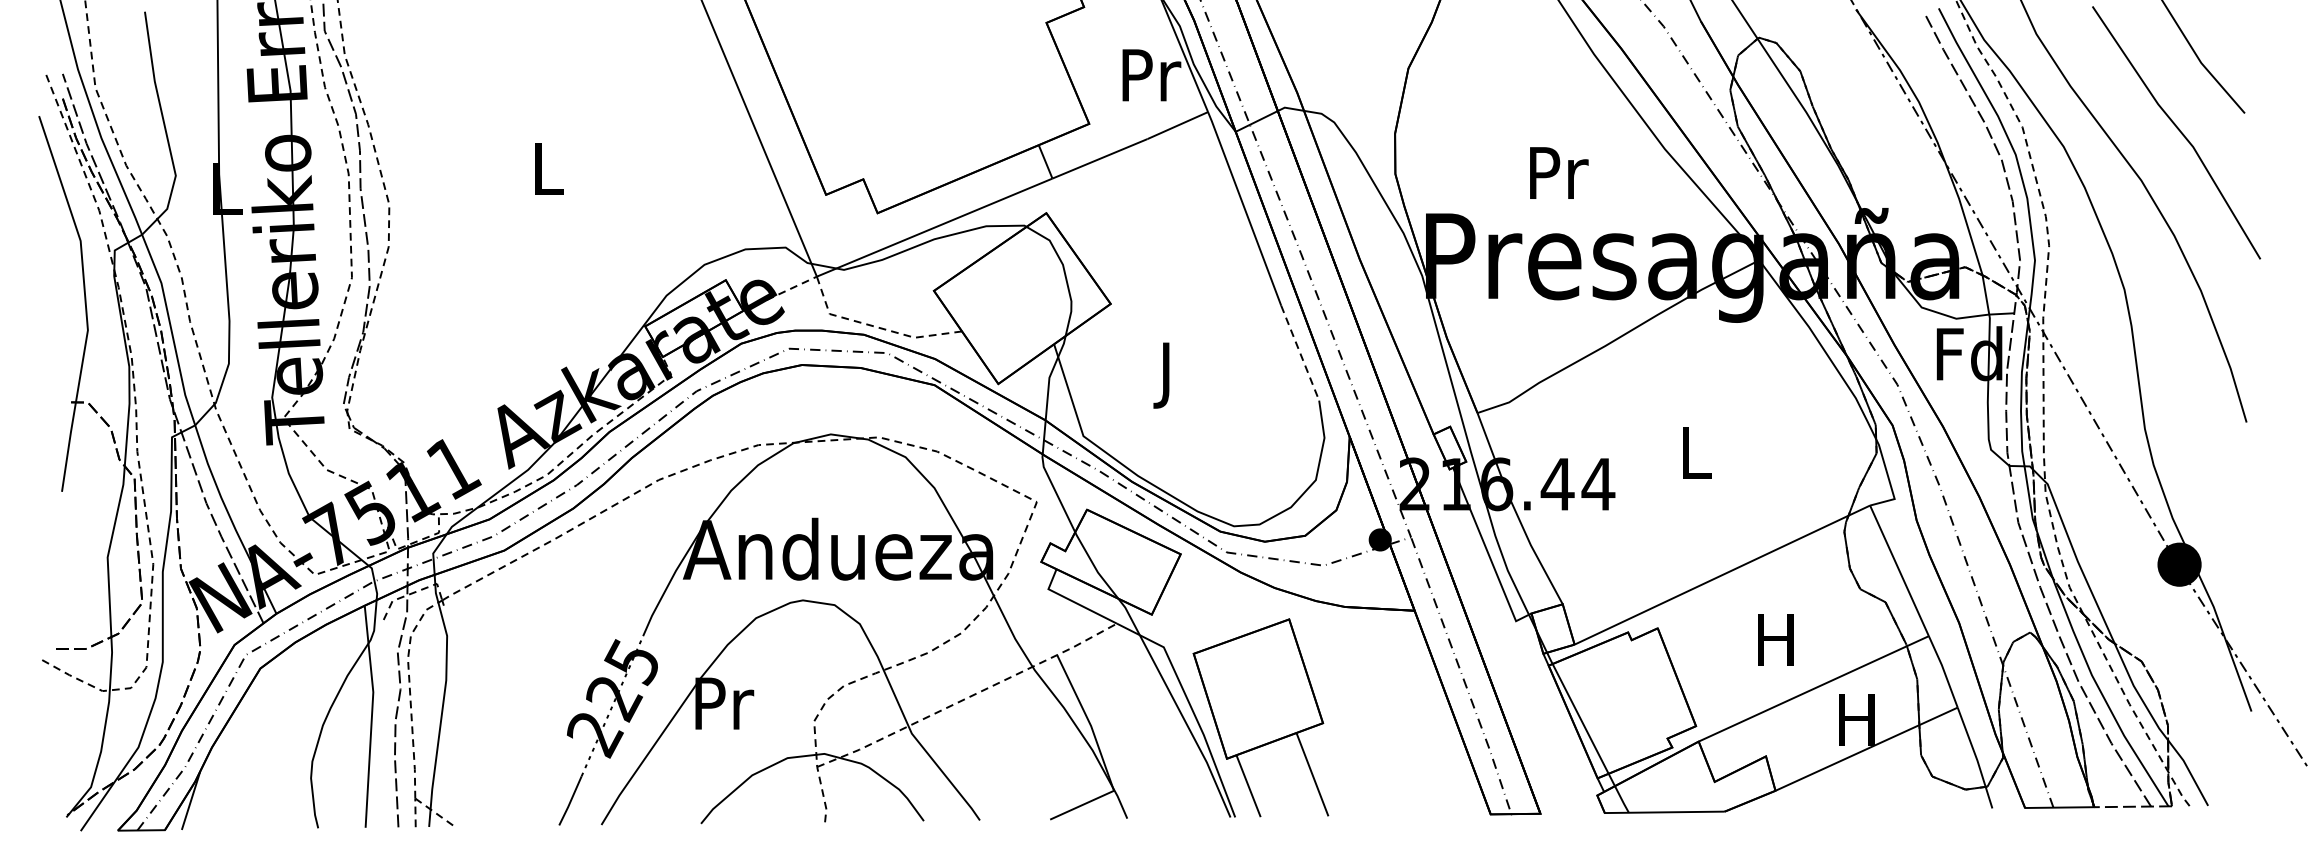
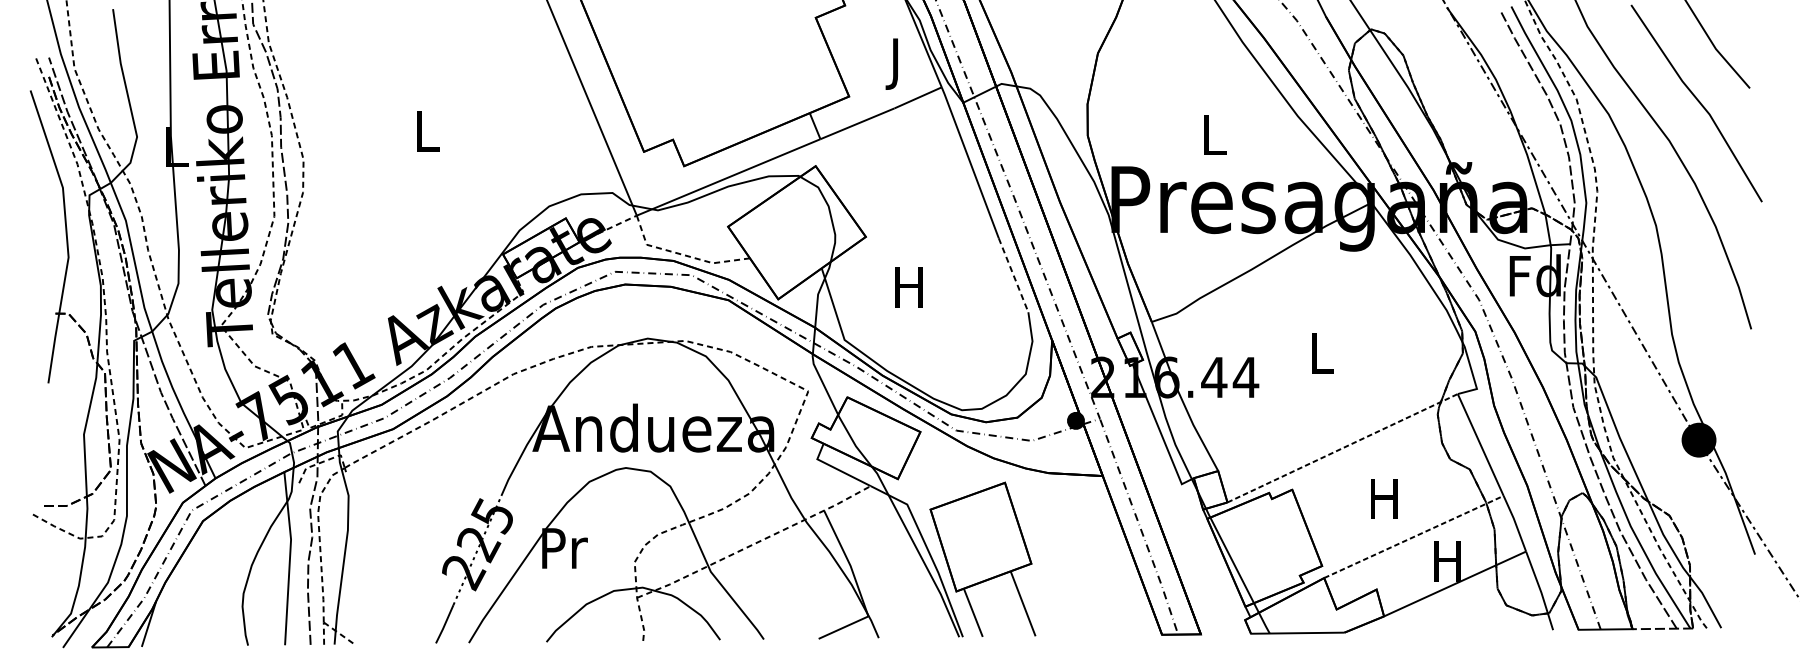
text: (1151, 82) -> (897, 64), Pr -> J
text: (1559, 172) -> (1215, 134), Pr -> L
text: (1165, 375) -> (908, 292), J -> H
line: (1722, 574) -> (1342, 447), solid -> dashed
line: (1813, 688) -> (1413, 536), solid -> dashed

